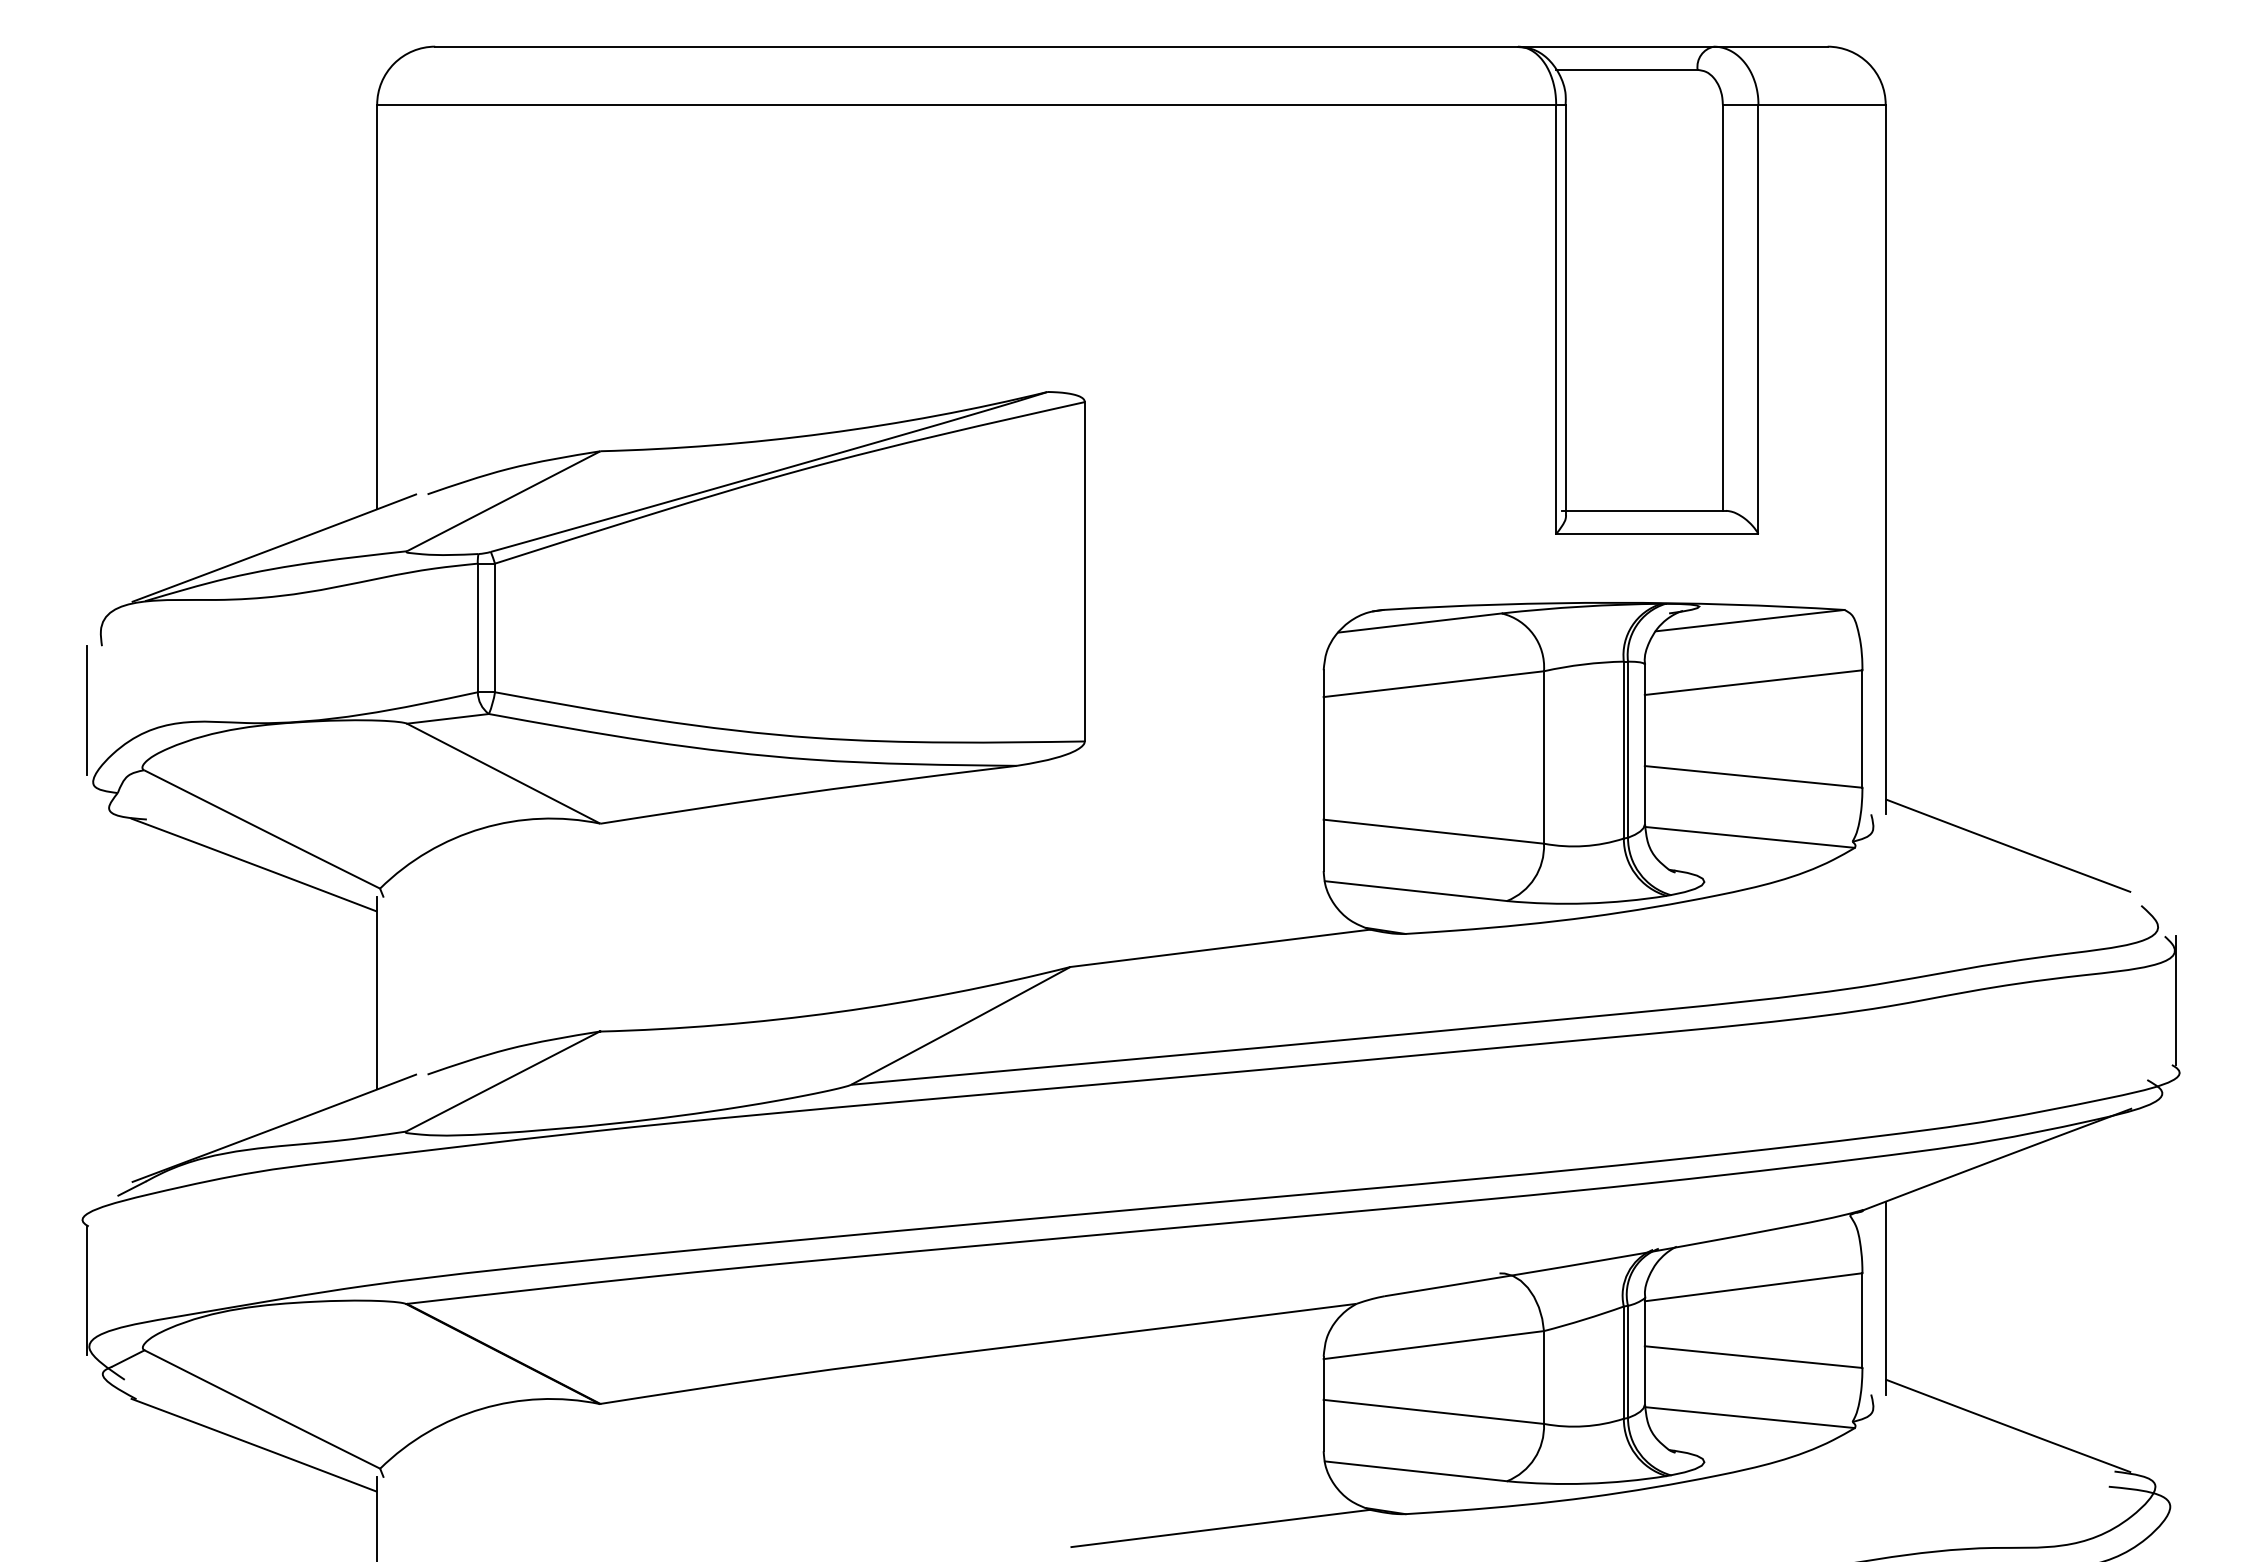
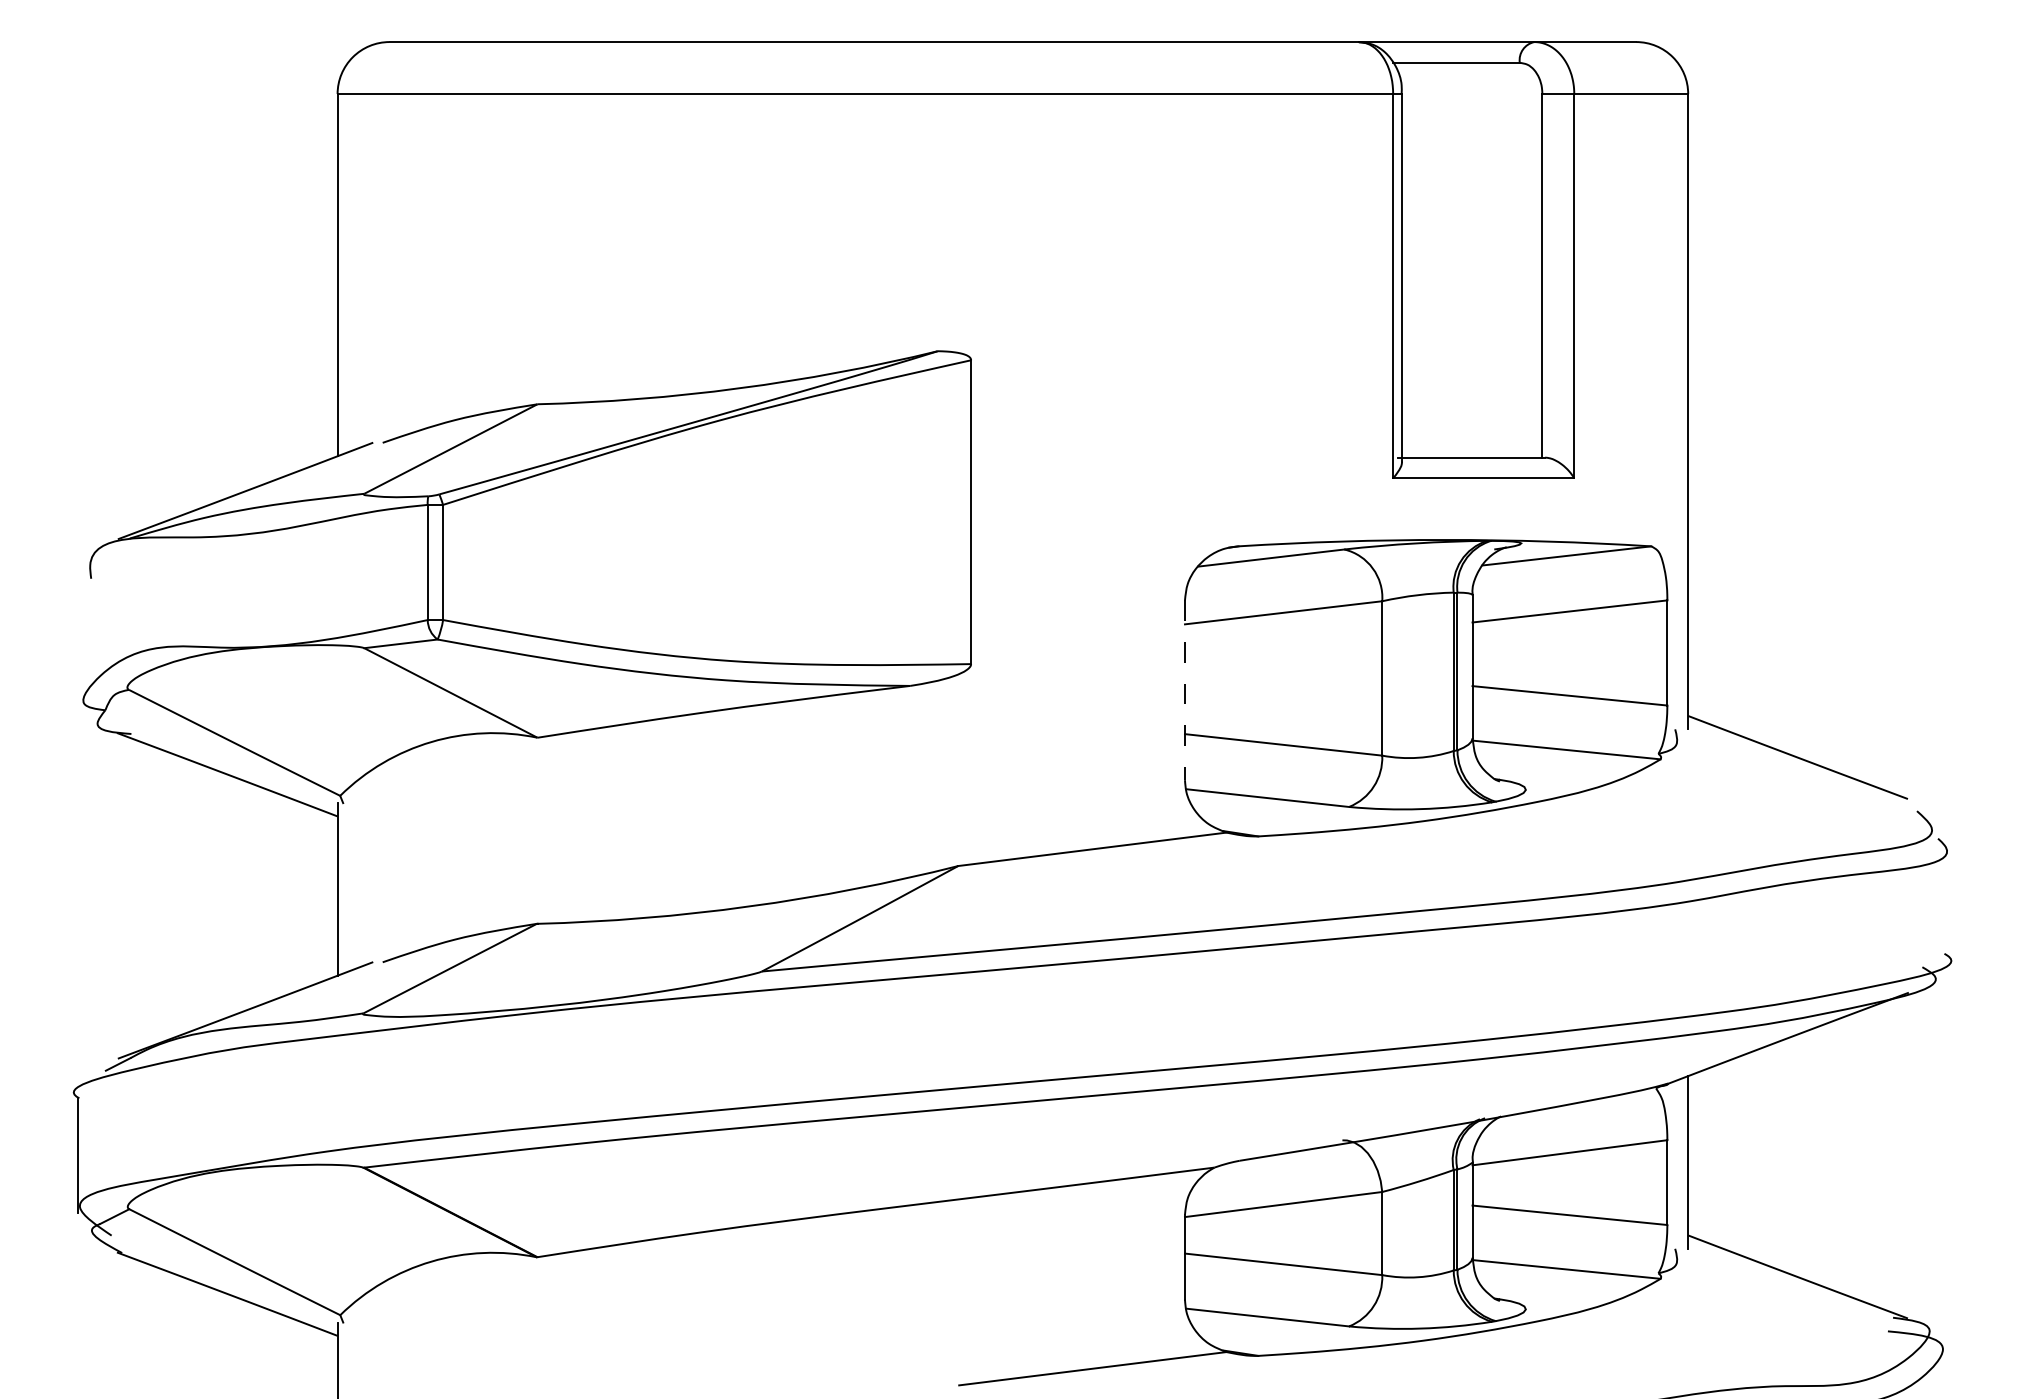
line: (87, 710) -> (78, 636), removed
line: (1323, 771) -> (1184, 690), solid -> dashed
line: (2175, 1000) -> (1947, 896), removed

